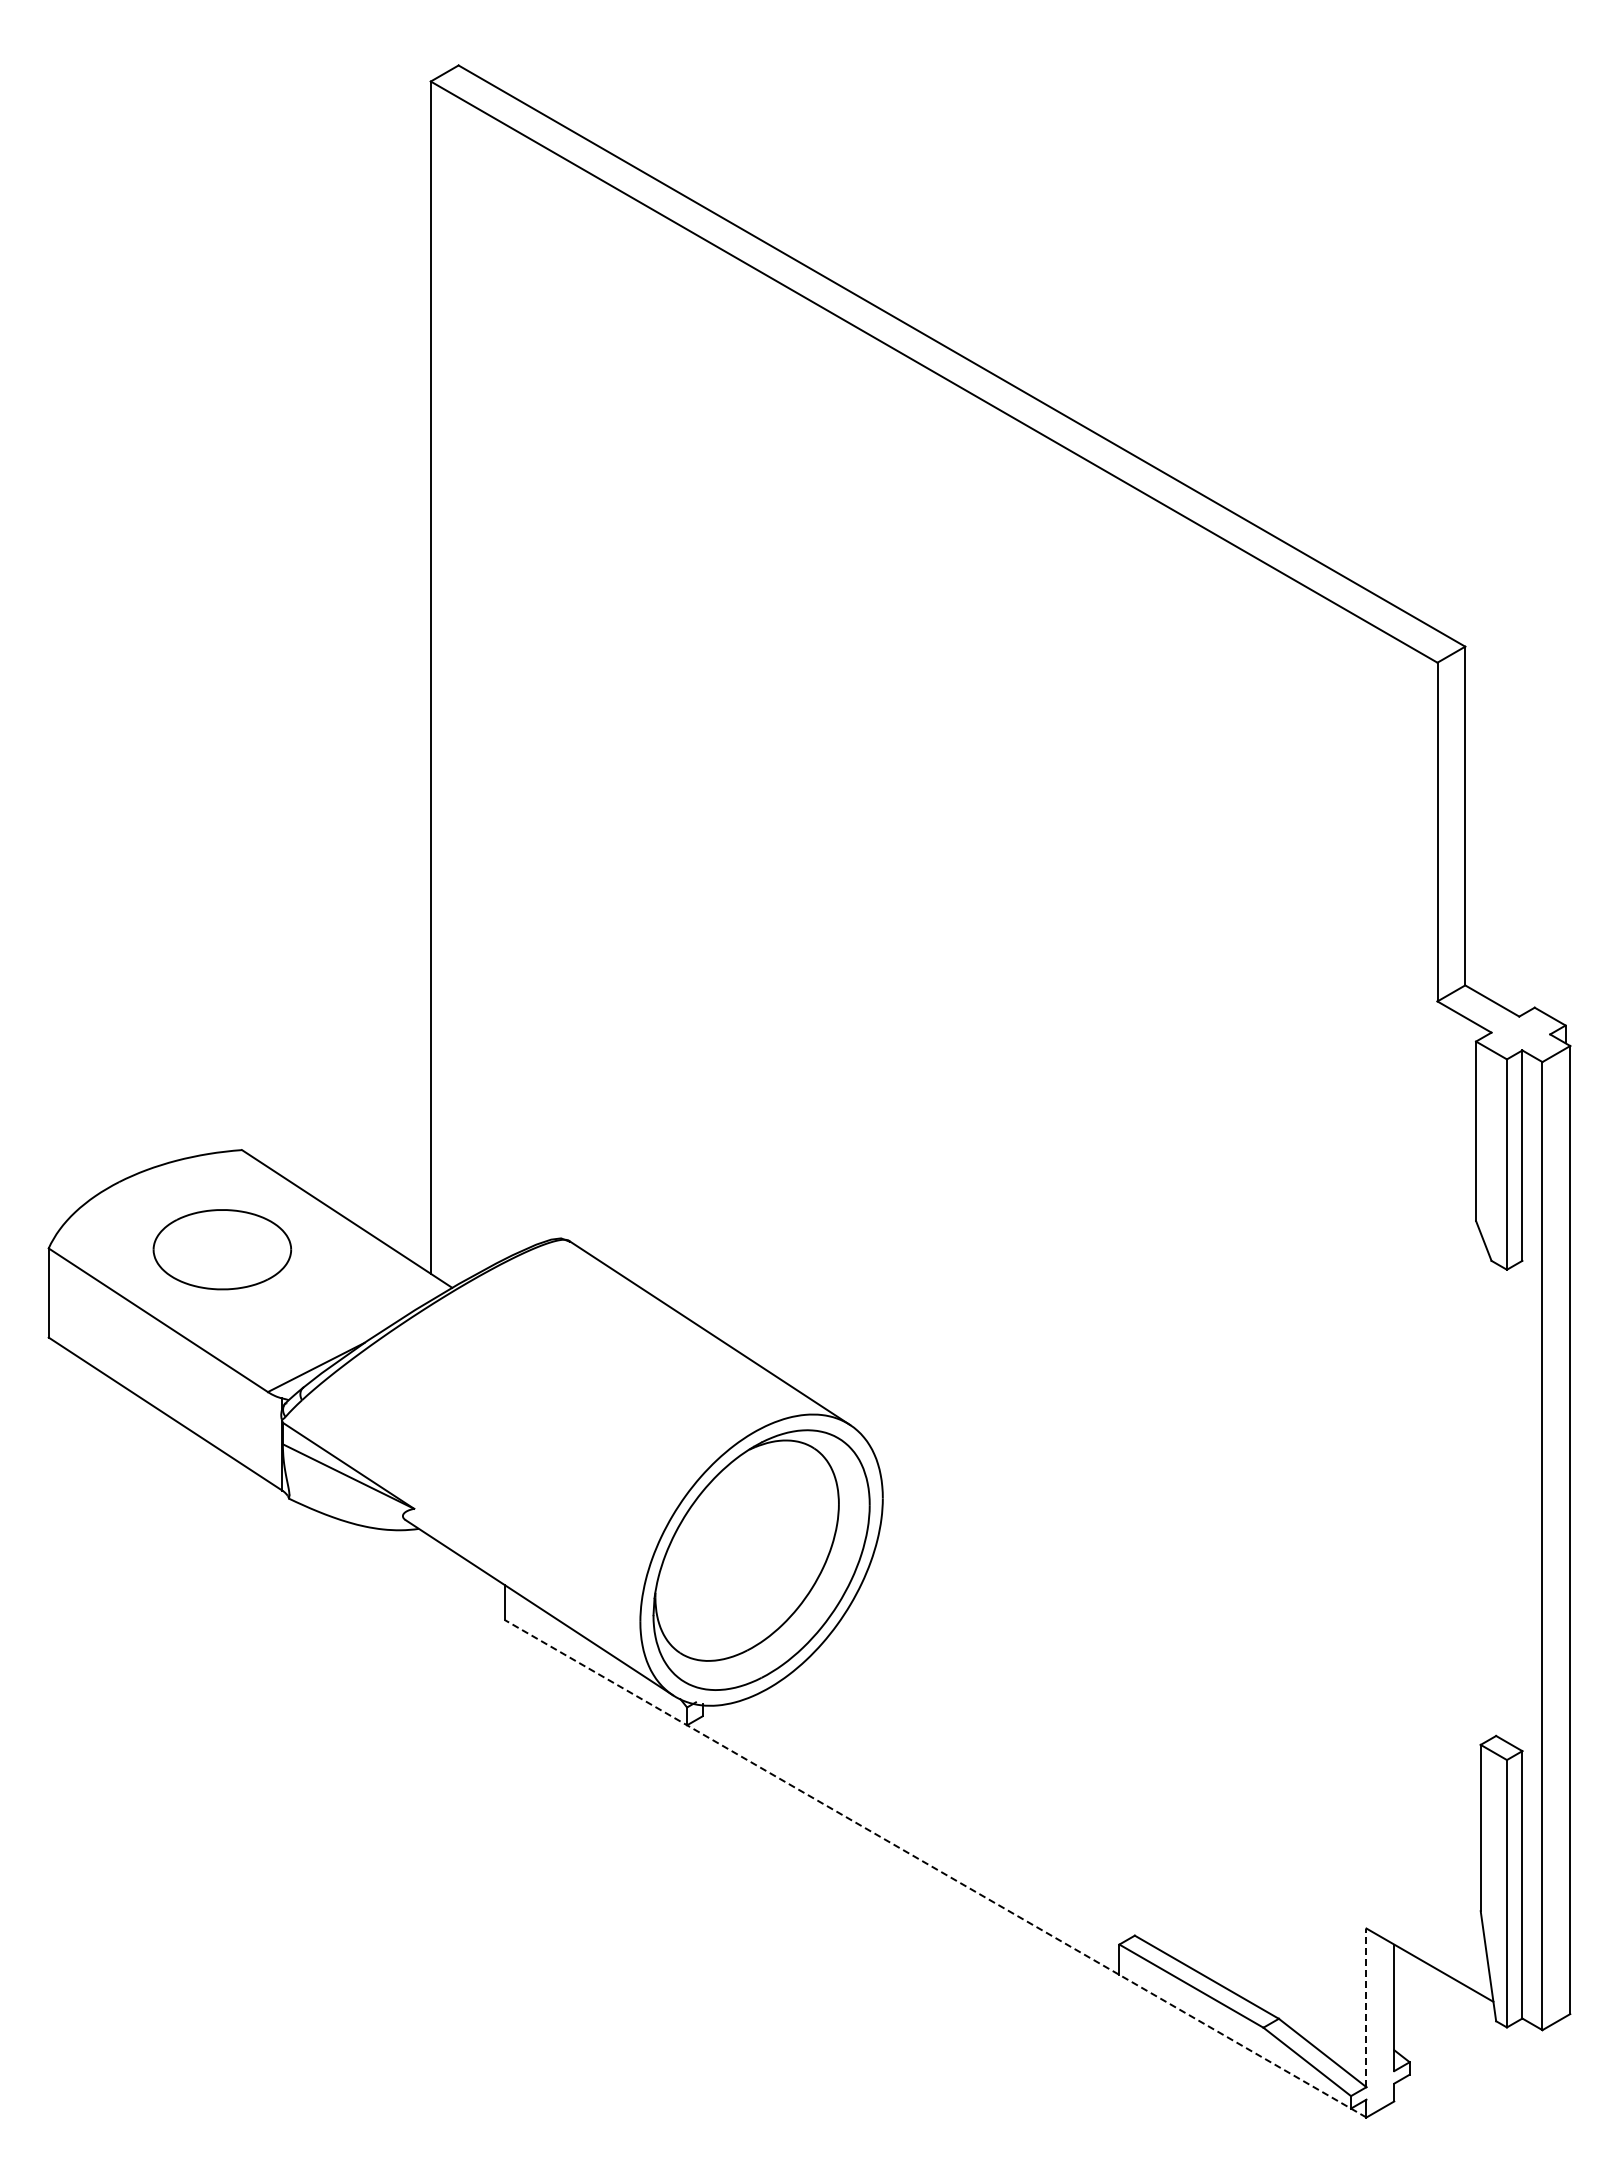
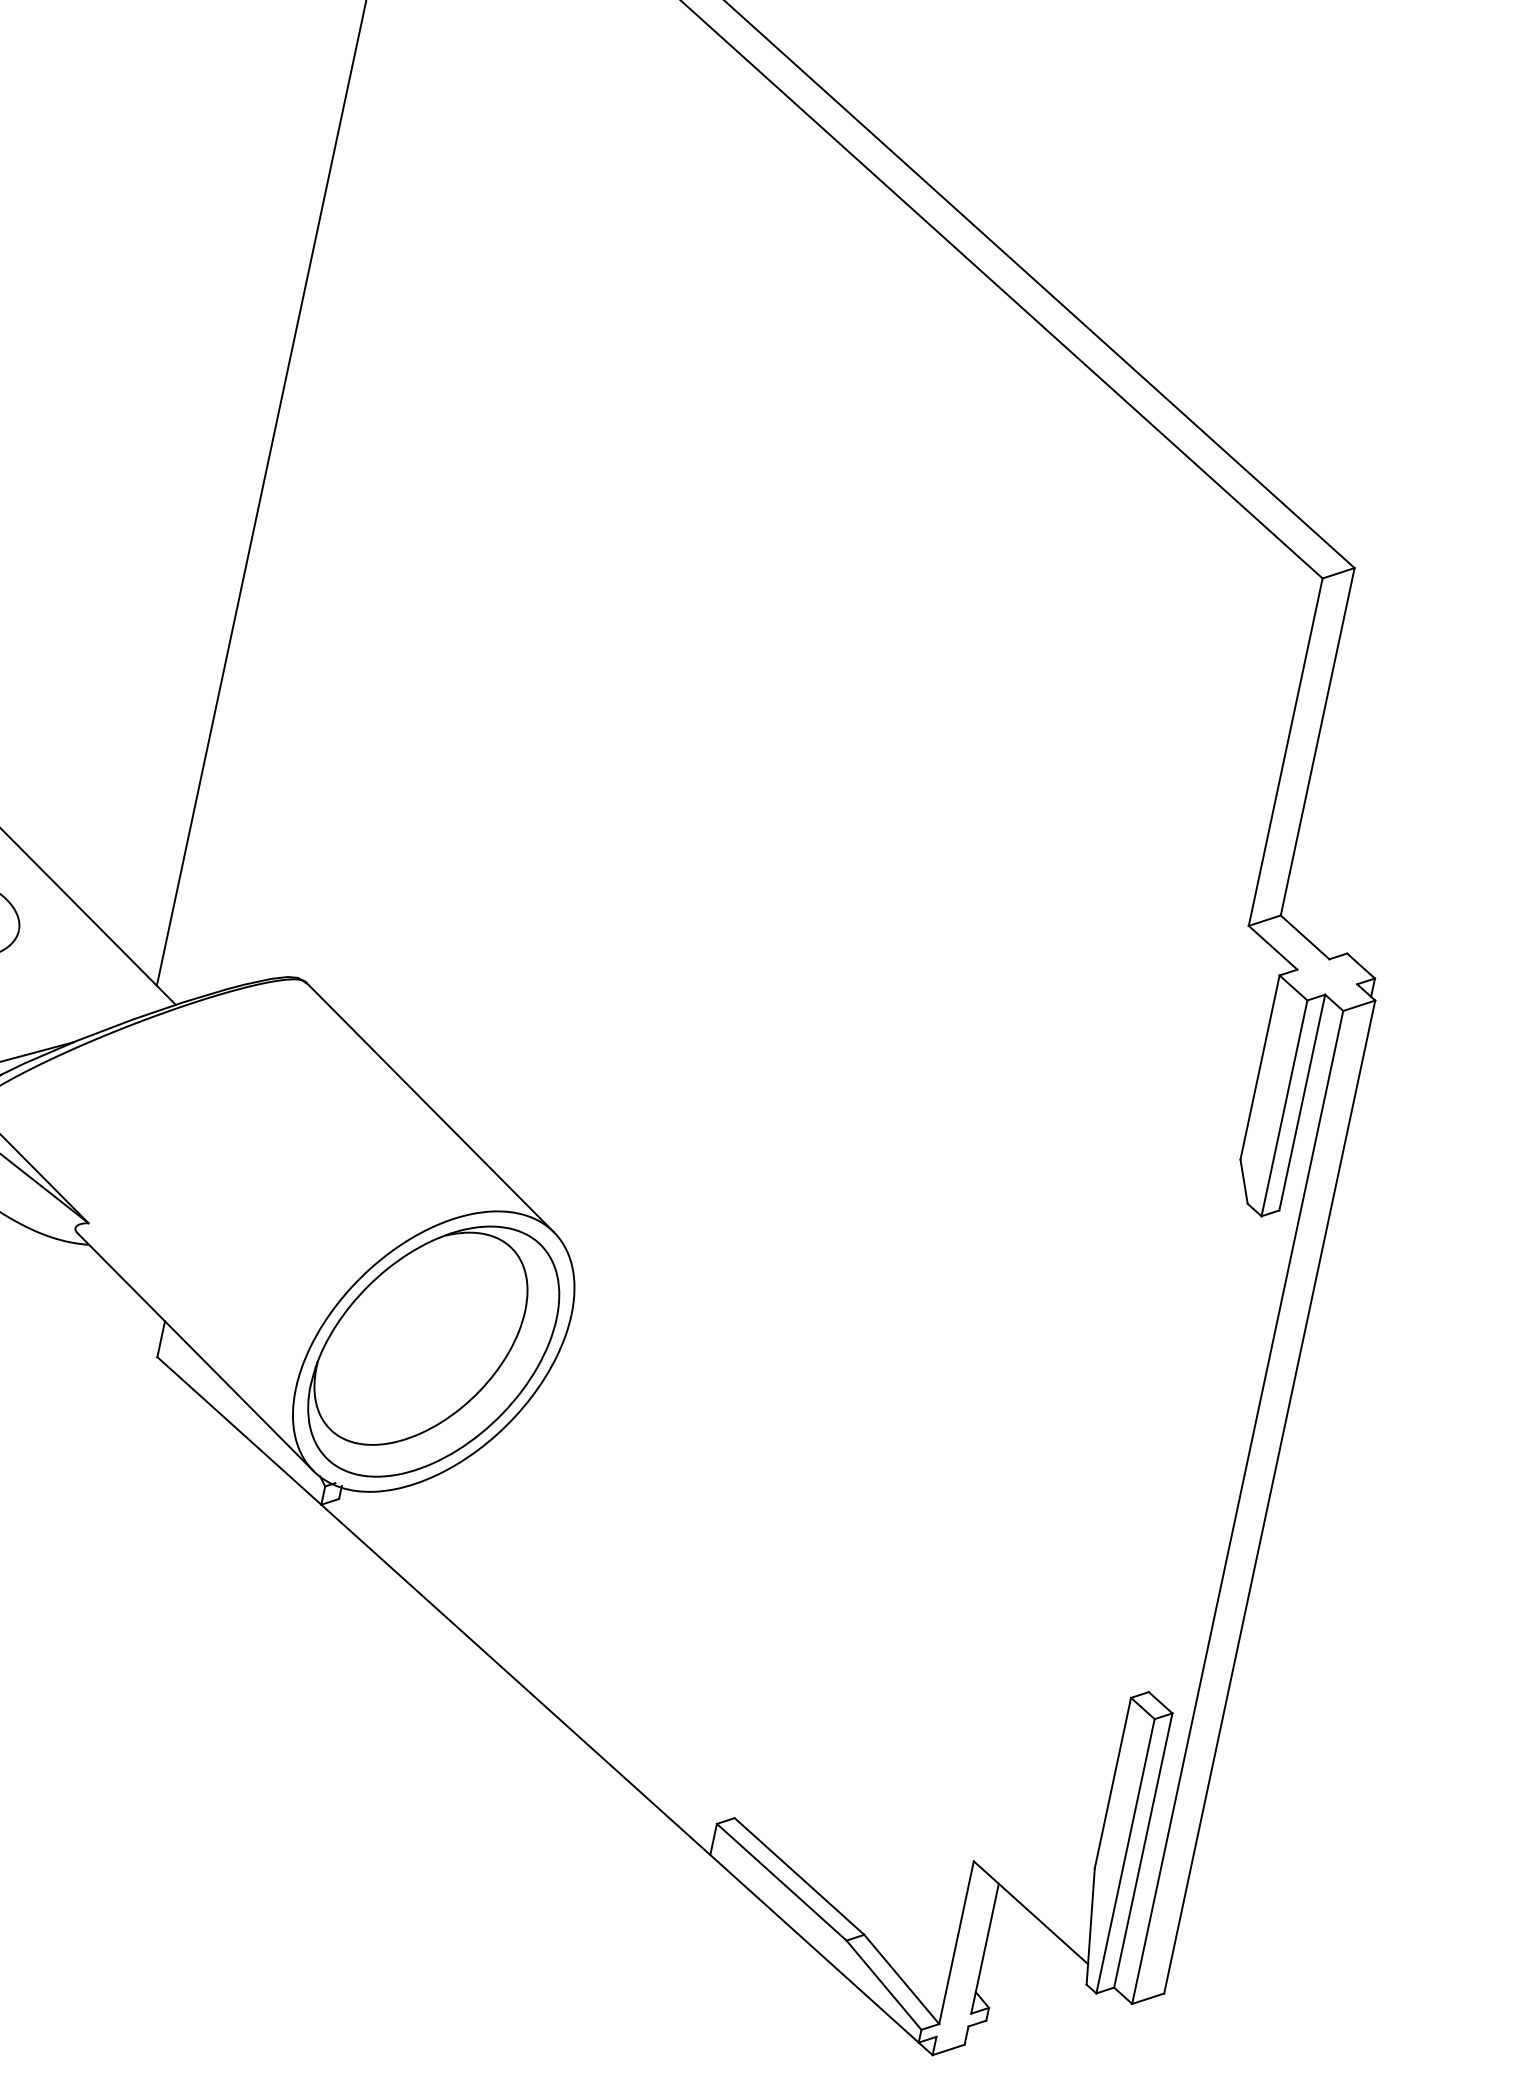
line: (935, 1868) -> (544, 1705), dashed -> solid
line: (1366, 2007) -> (956, 1942), dashed -> solid

